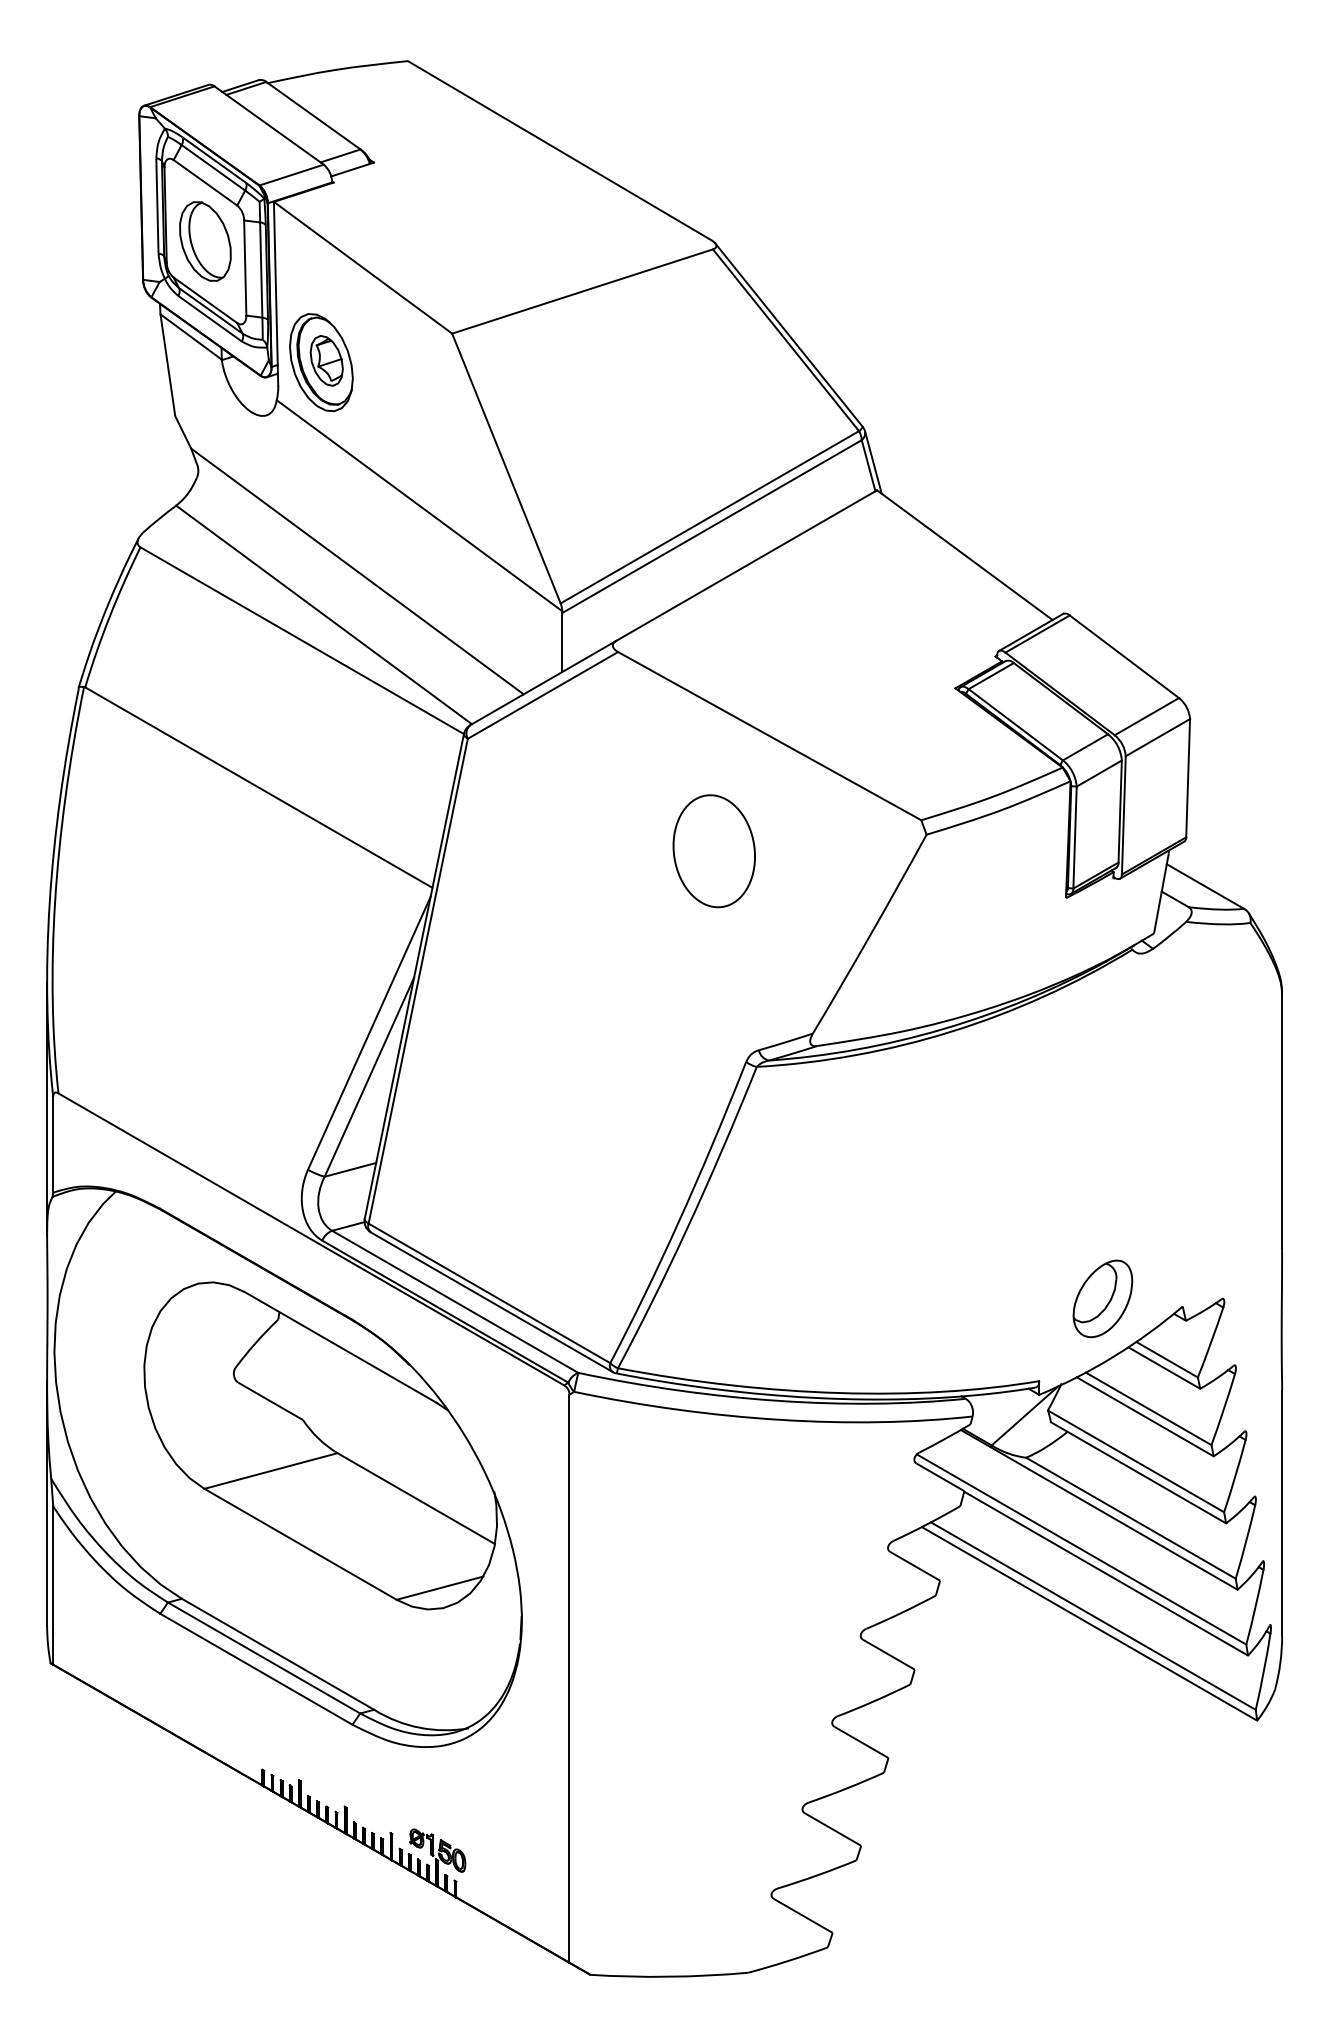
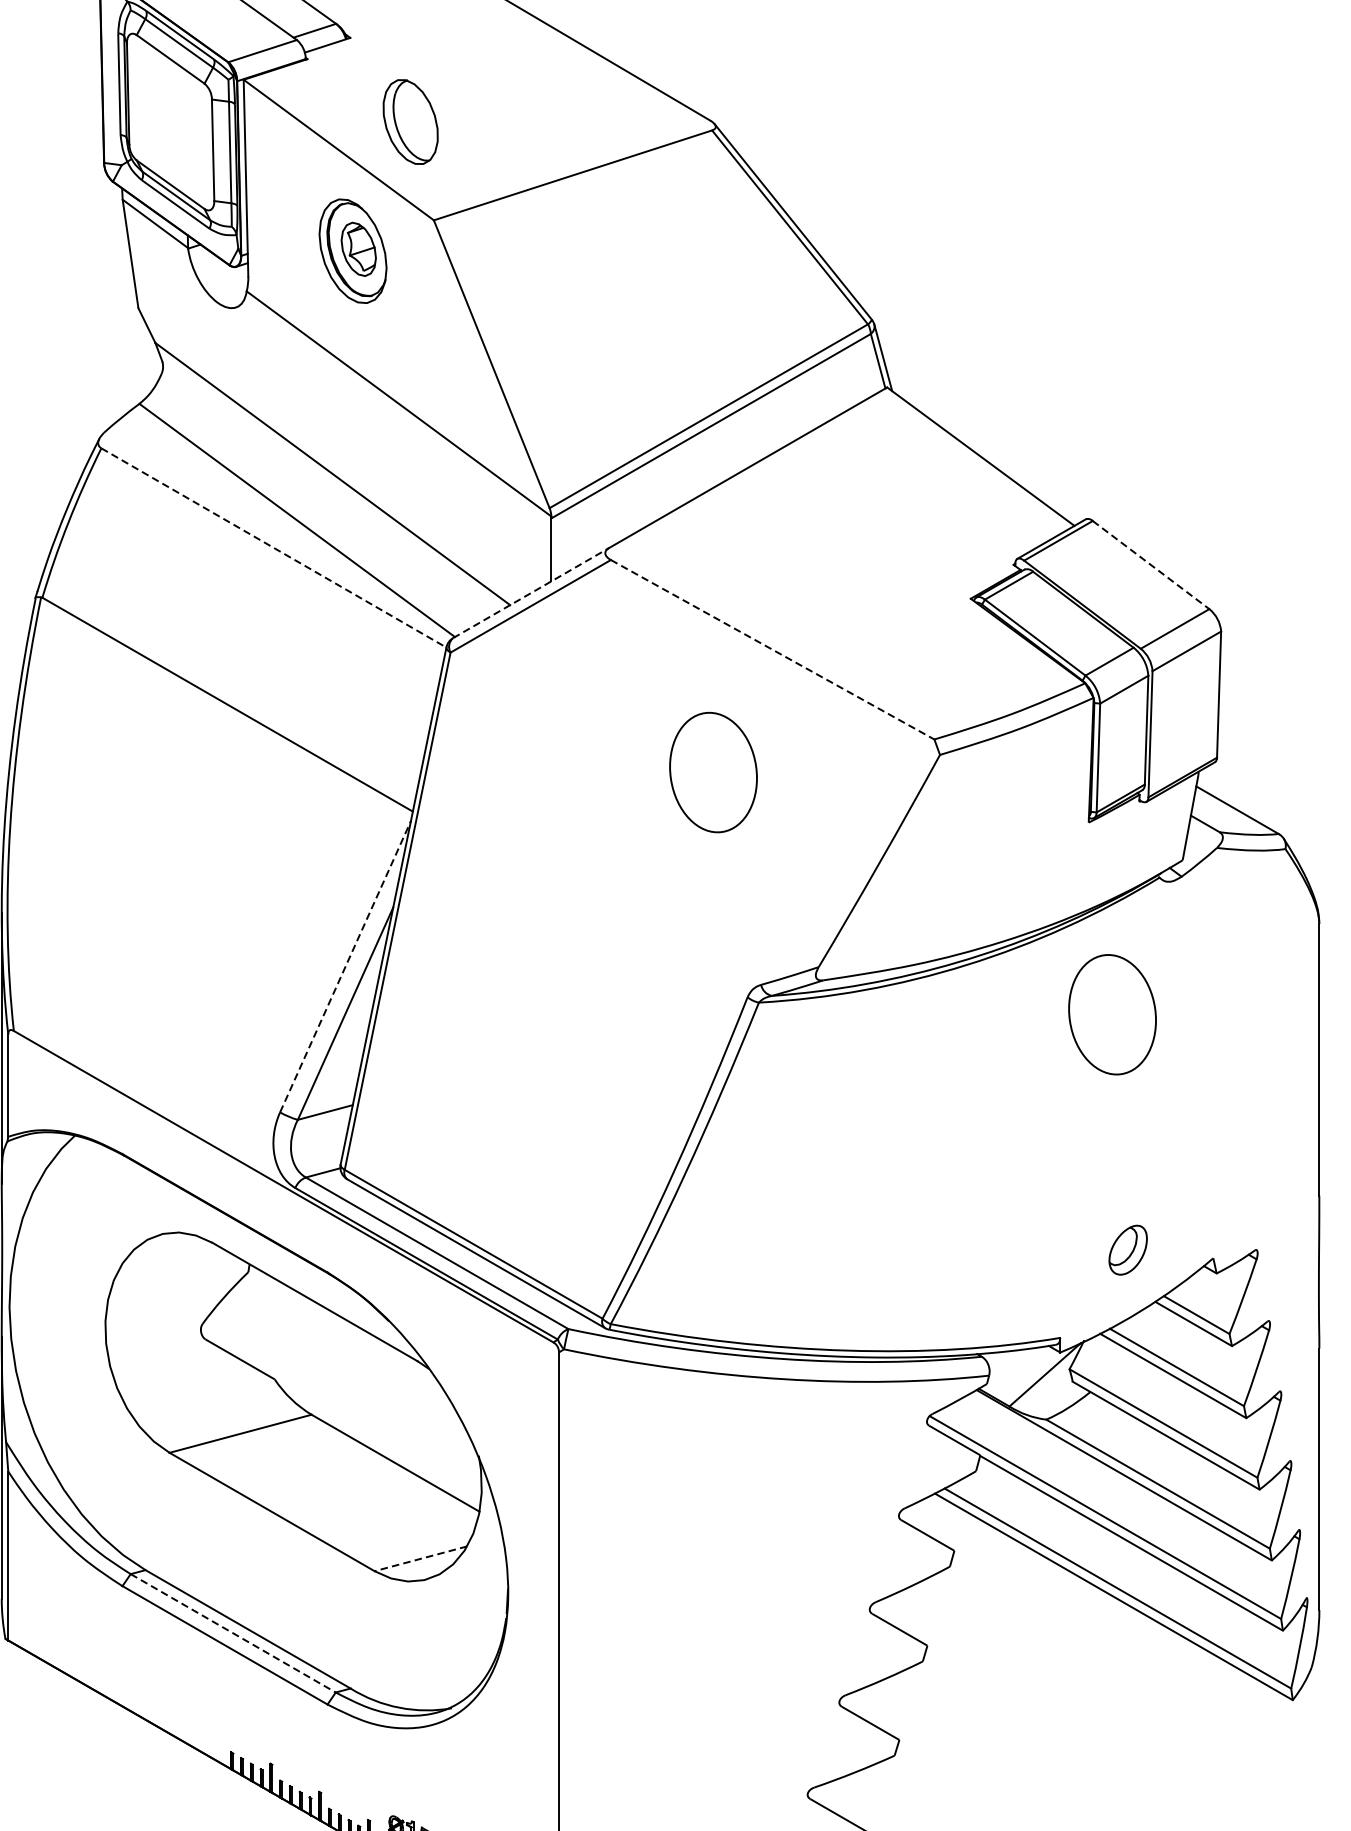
part: (205, 241) -> (410, 122), moved
part: (321, 362) -> (353, 251), moved
line: (302, 640) -> (274, 547), solid -> dashed
line: (1124, 657) -> (1151, 565), solid -> dashed
line: (543, 682) -> (531, 592), solid -> dashed
line: (770, 736) -> (773, 650), solid -> dashed
line: (369, 1033) -> (345, 967), solid -> dashed
part: (1087, 1078) -> (1111, 1015), added
part: (1102, 1298) -> (1127, 1249), size x0.6
line: (440, 1588) -> (421, 1559), solid -> dashed
line: (264, 1658) -> (233, 1633), solid -> dashed

